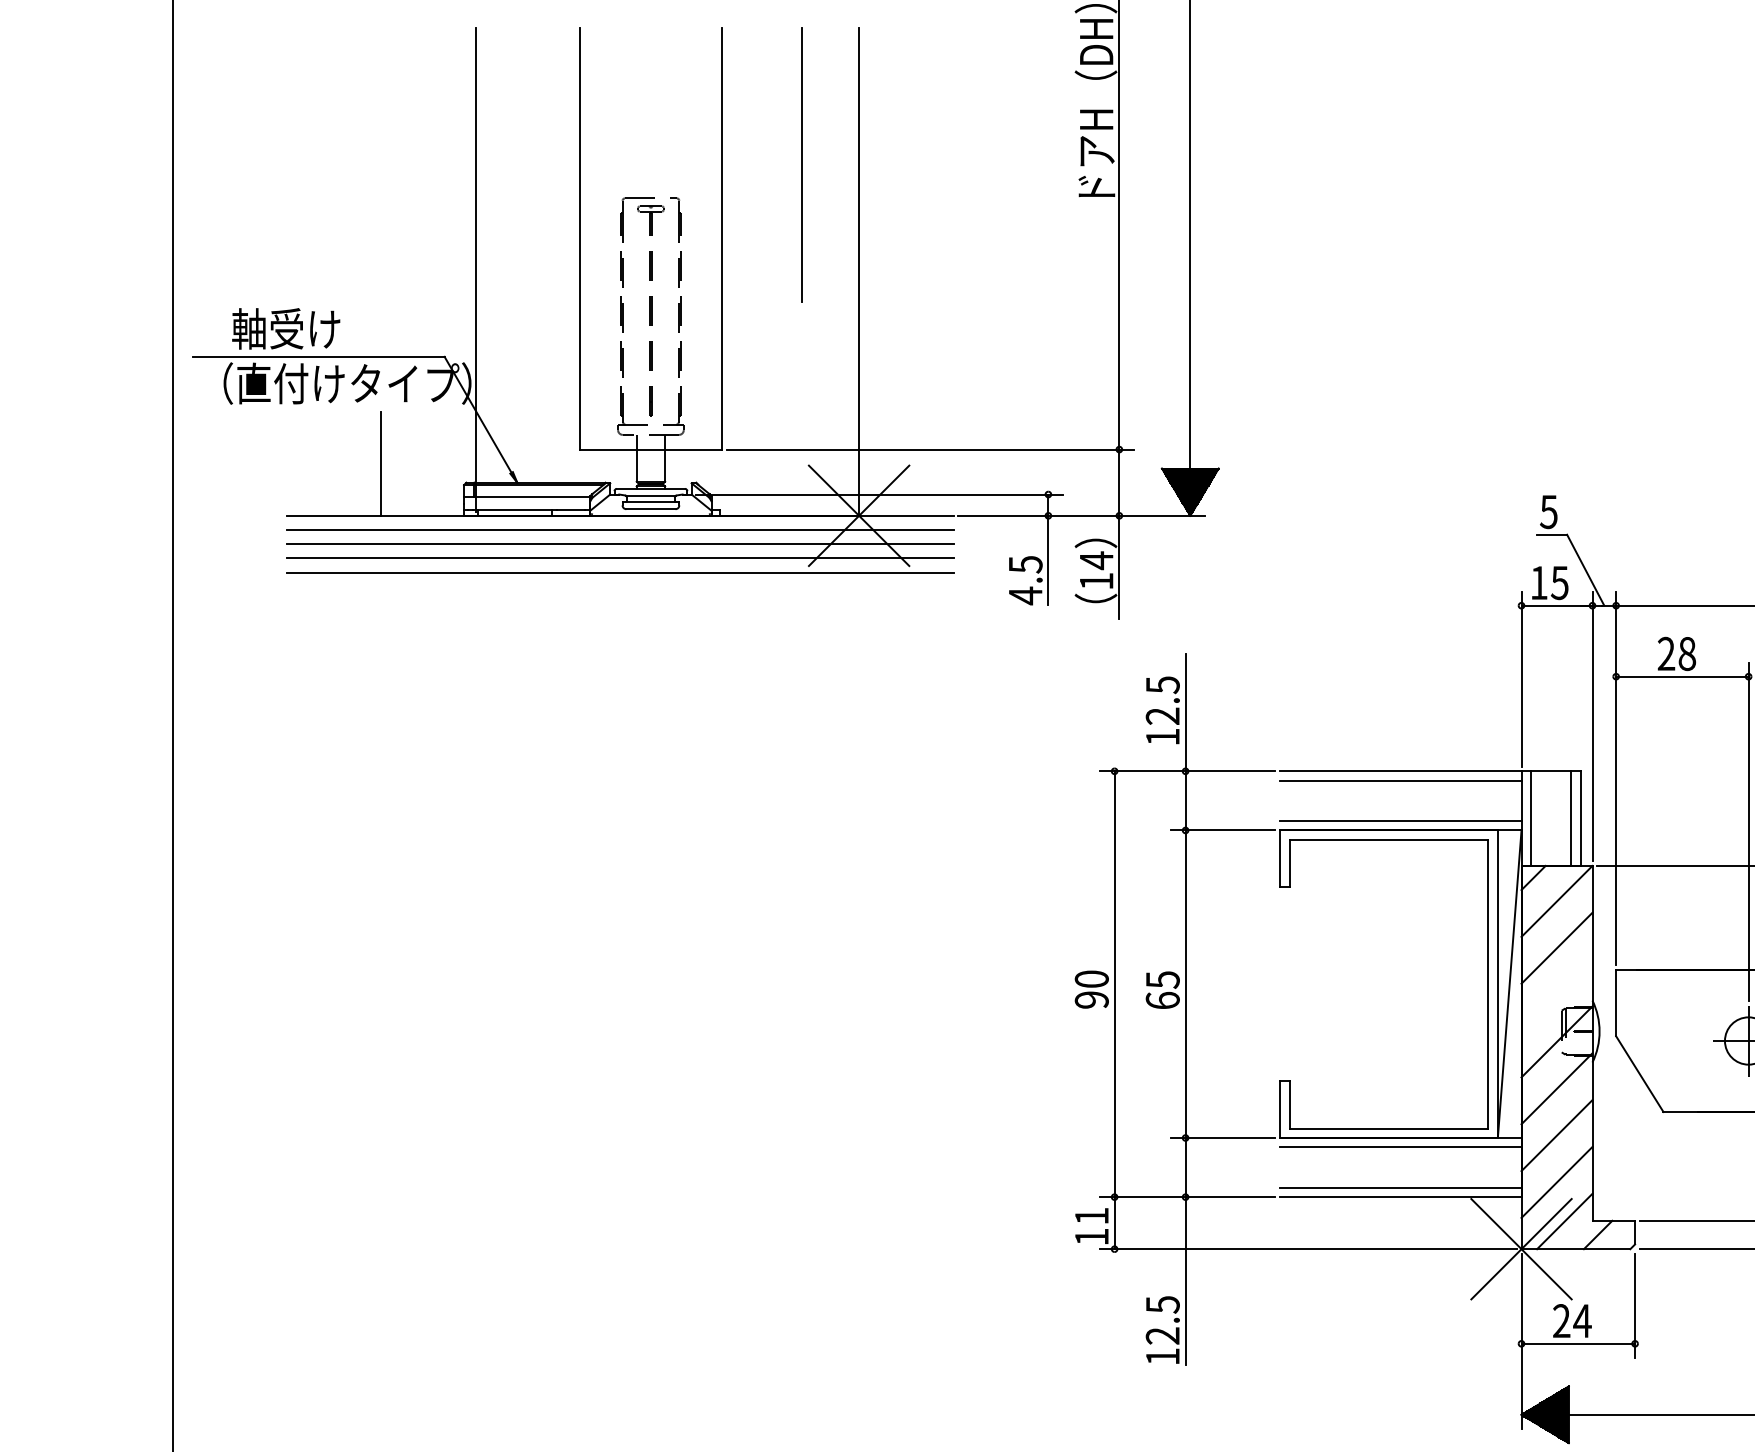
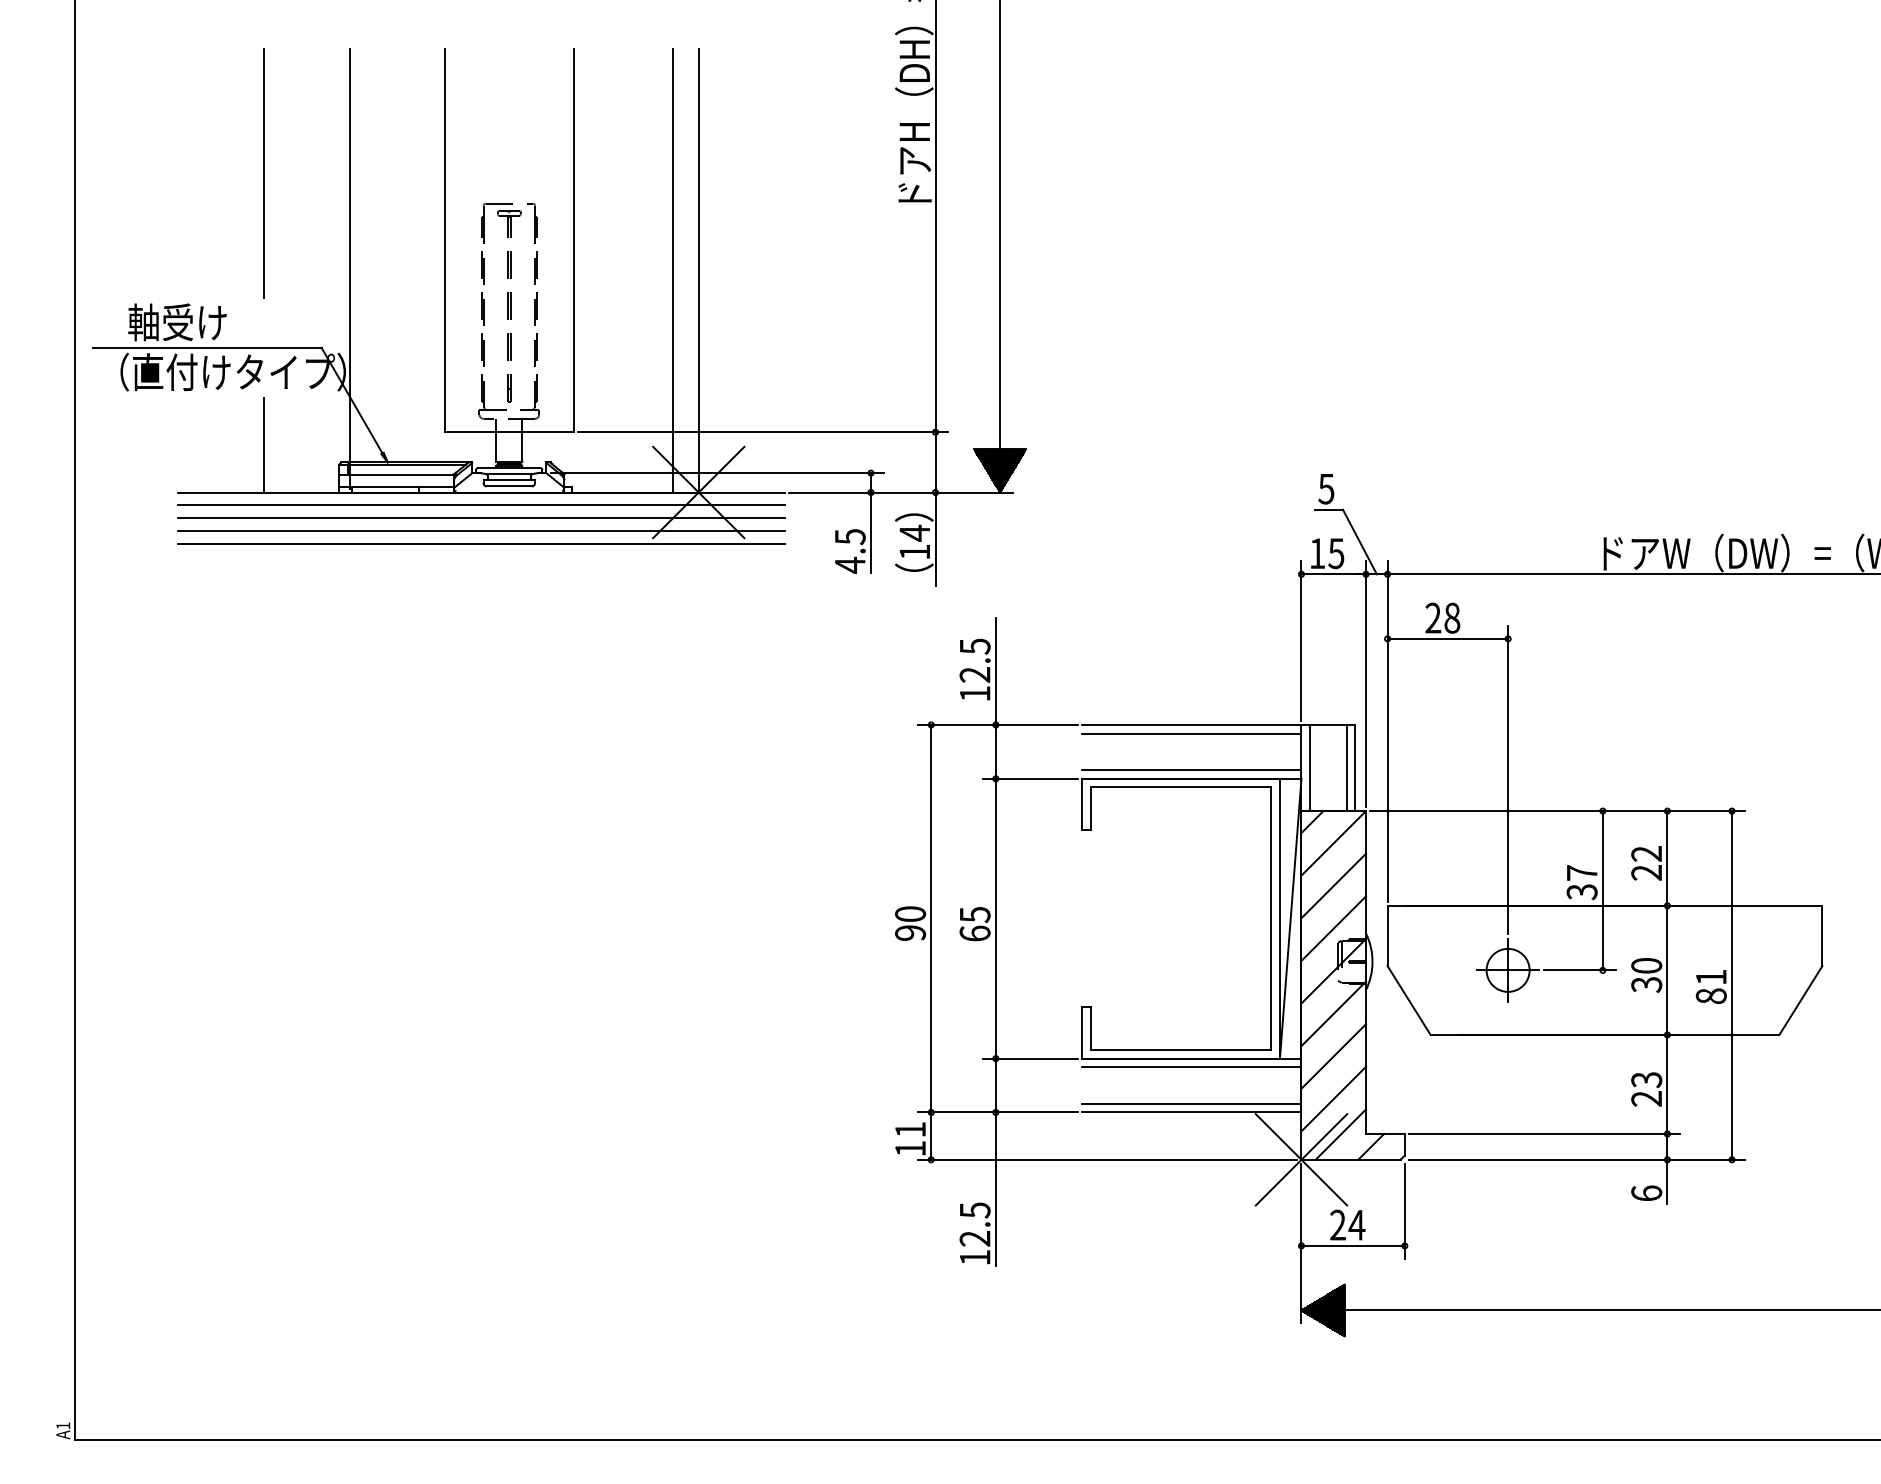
line: (801, 165) -> (263, 173), moved
line: (830, 271) -> (672, 270), added
line: (1556, 994) -> (1333, 928), added

